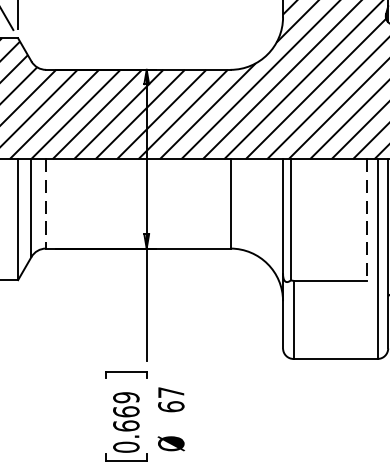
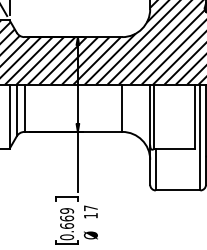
line: (46, 204) -> (24, 108), dashed -> solid
line: (366, 221) -> (194, 117), dashed -> solid
text: (170, 406) -> (90, 215), 67 -> 17

